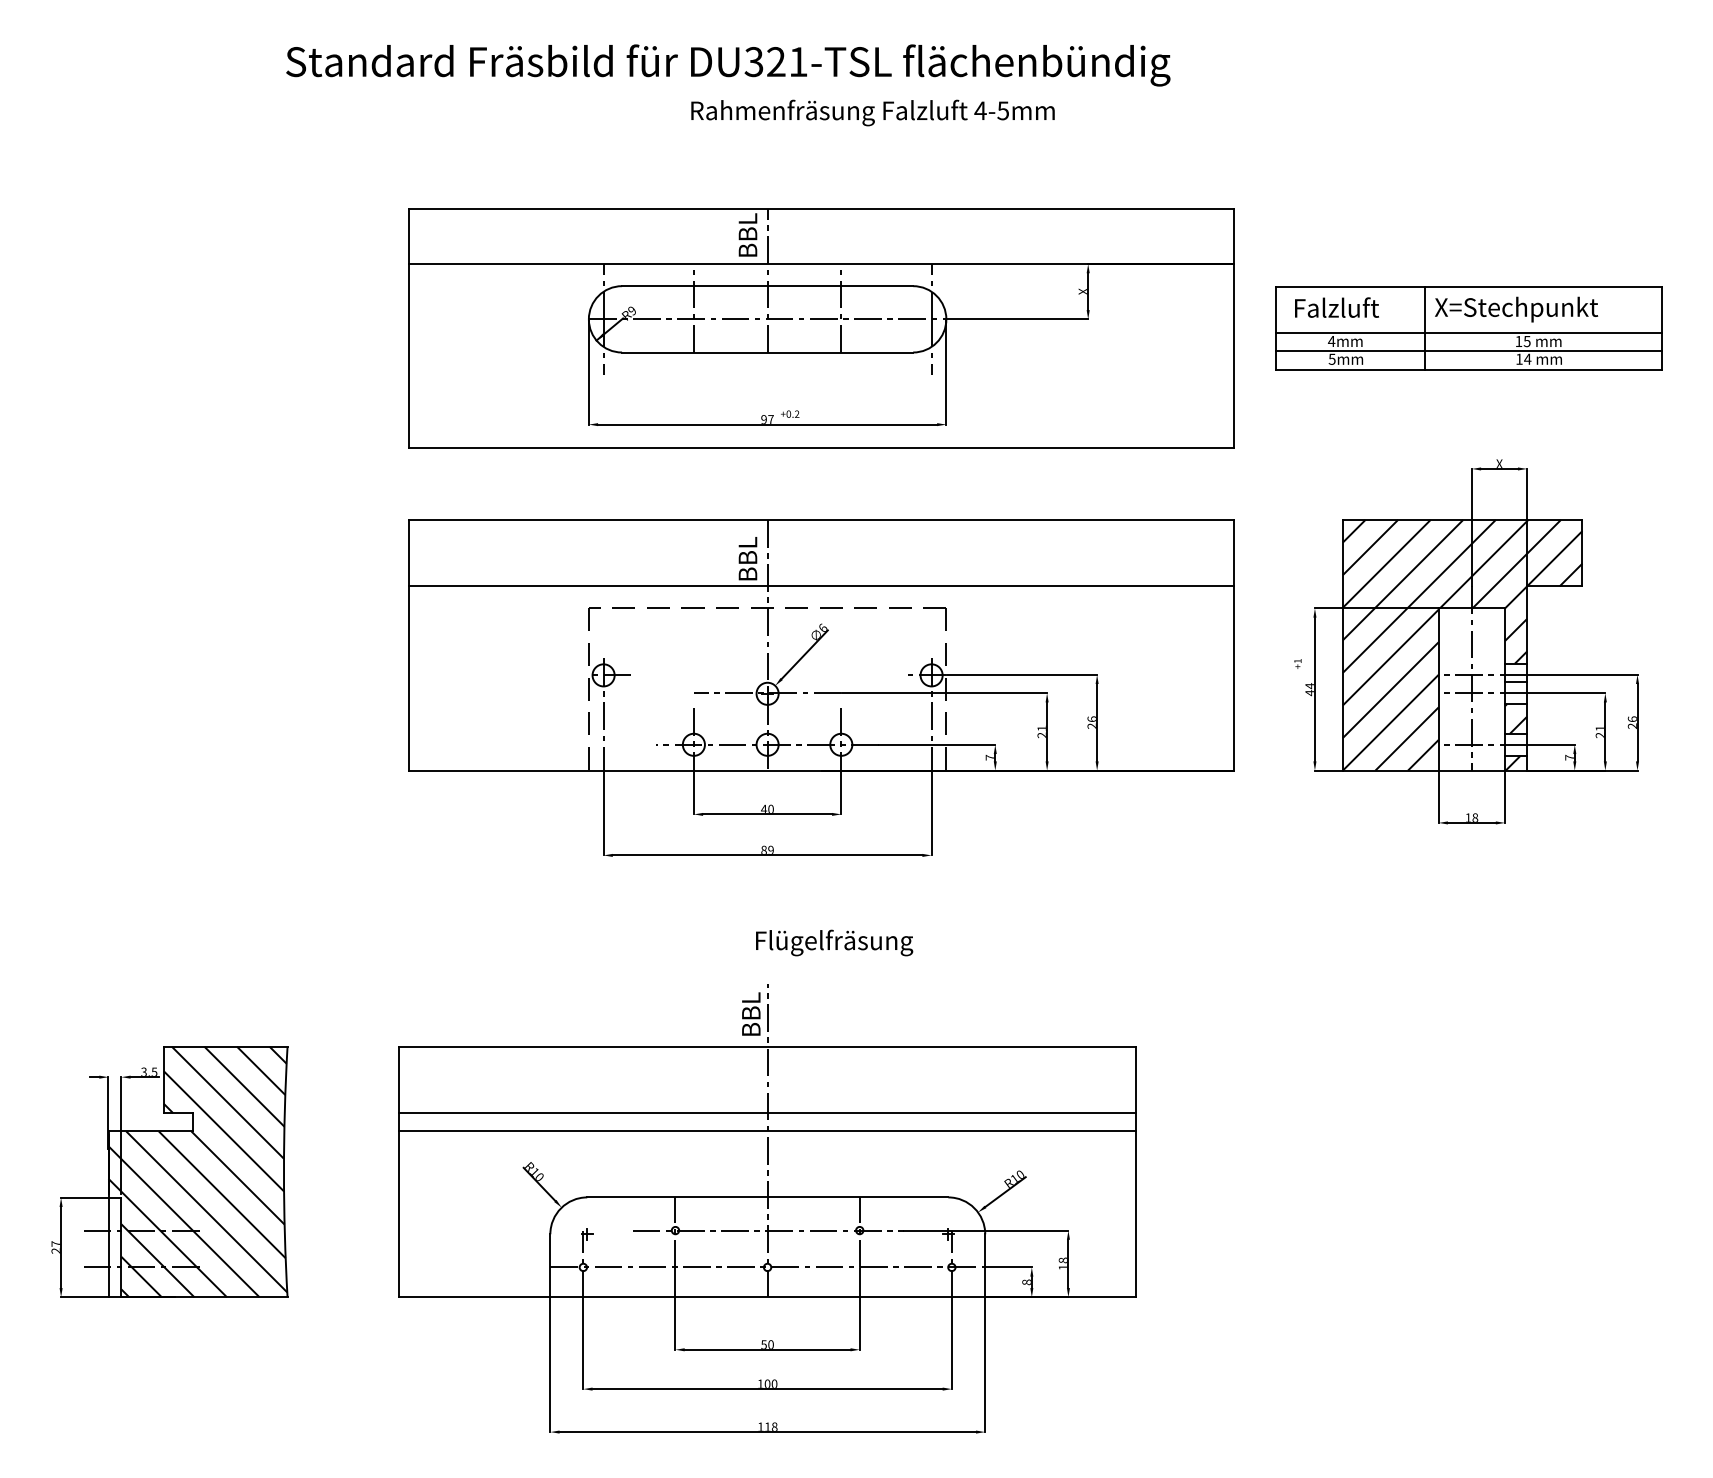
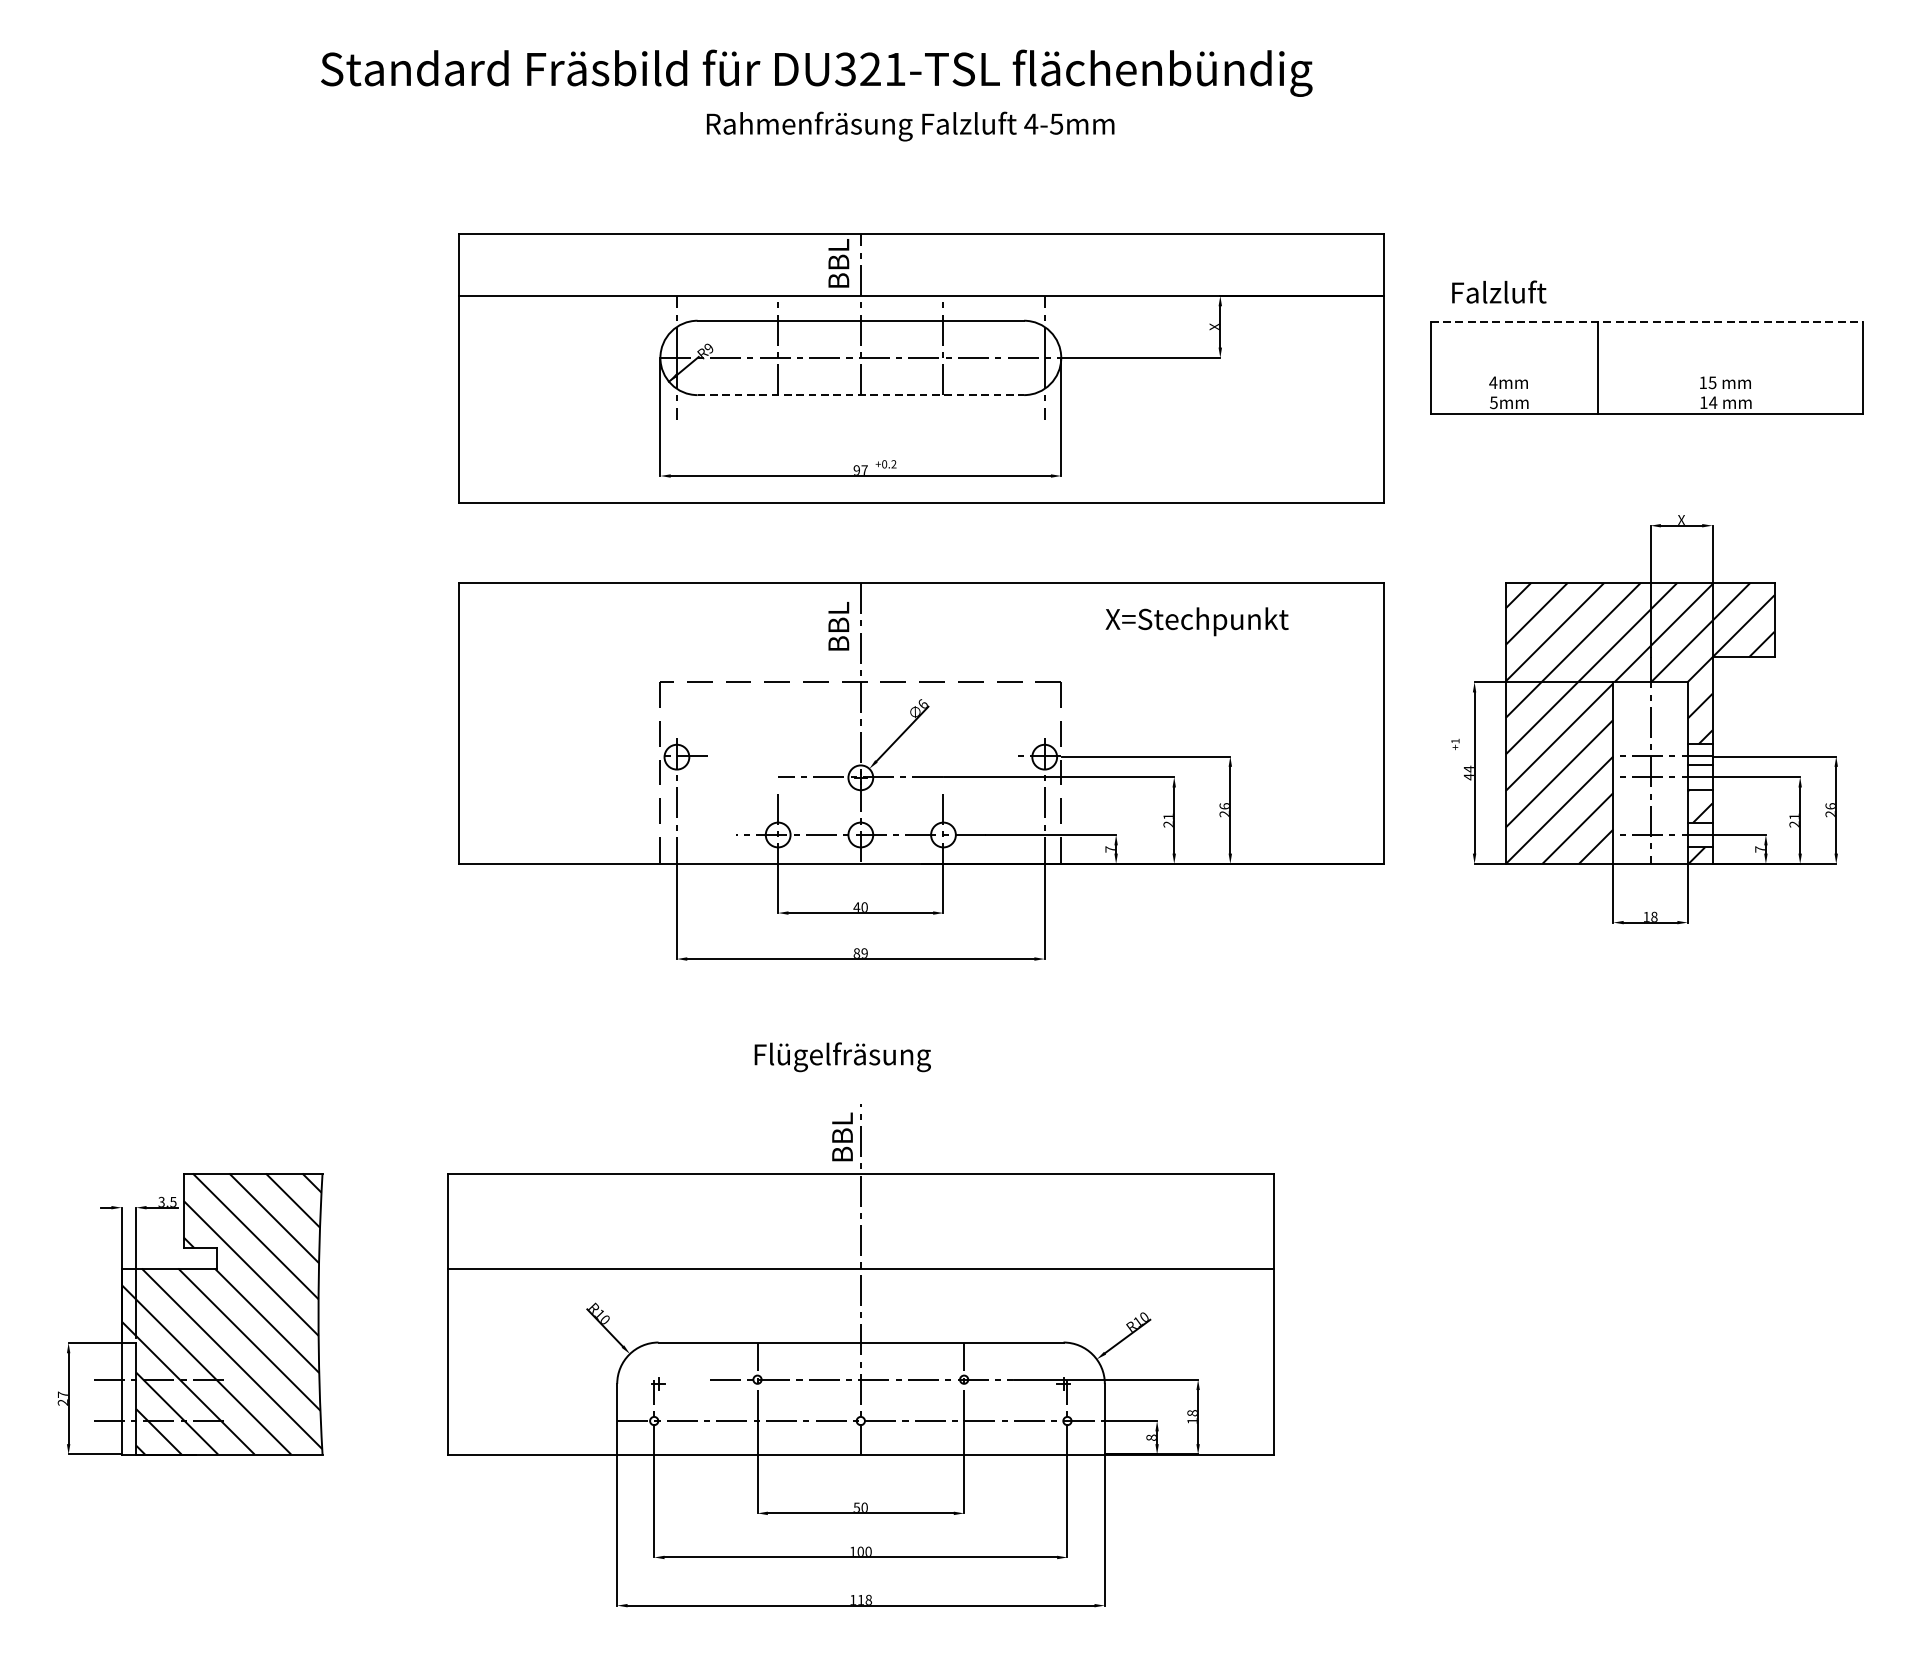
text: (872, 112) -> (910, 126), moved
line: (1468, 287) -> (1646, 322), solid -> dashed
text: (1336, 307) -> (1498, 291), moved
text: (1516, 309) -> (1197, 621), moved
line: (1468, 332) -> (1646, 372), removed
line: (1468, 351) -> (1646, 393), removed
line: (767, 352) -> (860, 395), solid -> dashed
line: (821, 586) -> (921, 657), removed
text: (834, 942) -> (842, 1056), moved
line: (767, 1113) -> (860, 1248), removed

